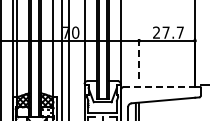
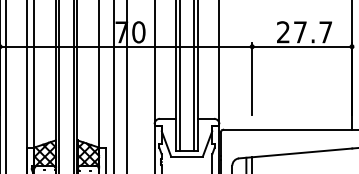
line: (139, 58) -> (252, 78), dashed -> solid
line: (159, 87) -> (288, 130), dashed -> solid

